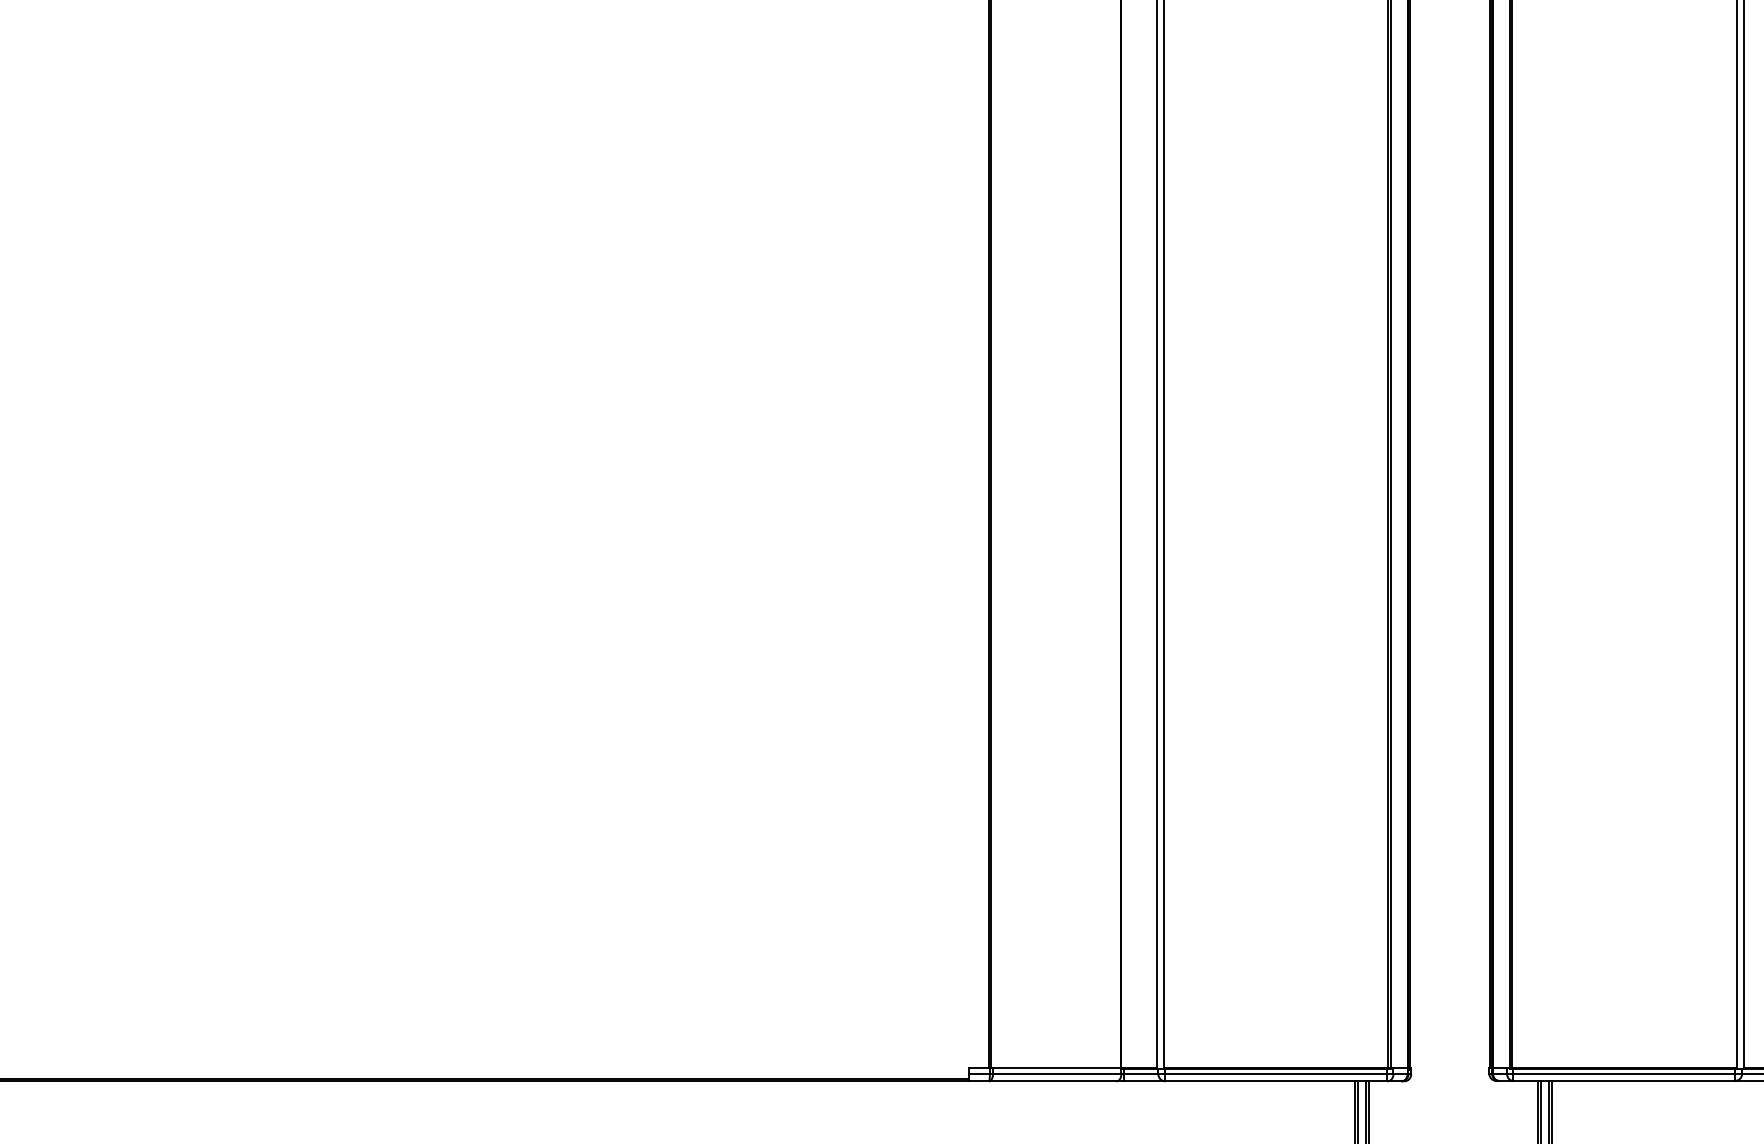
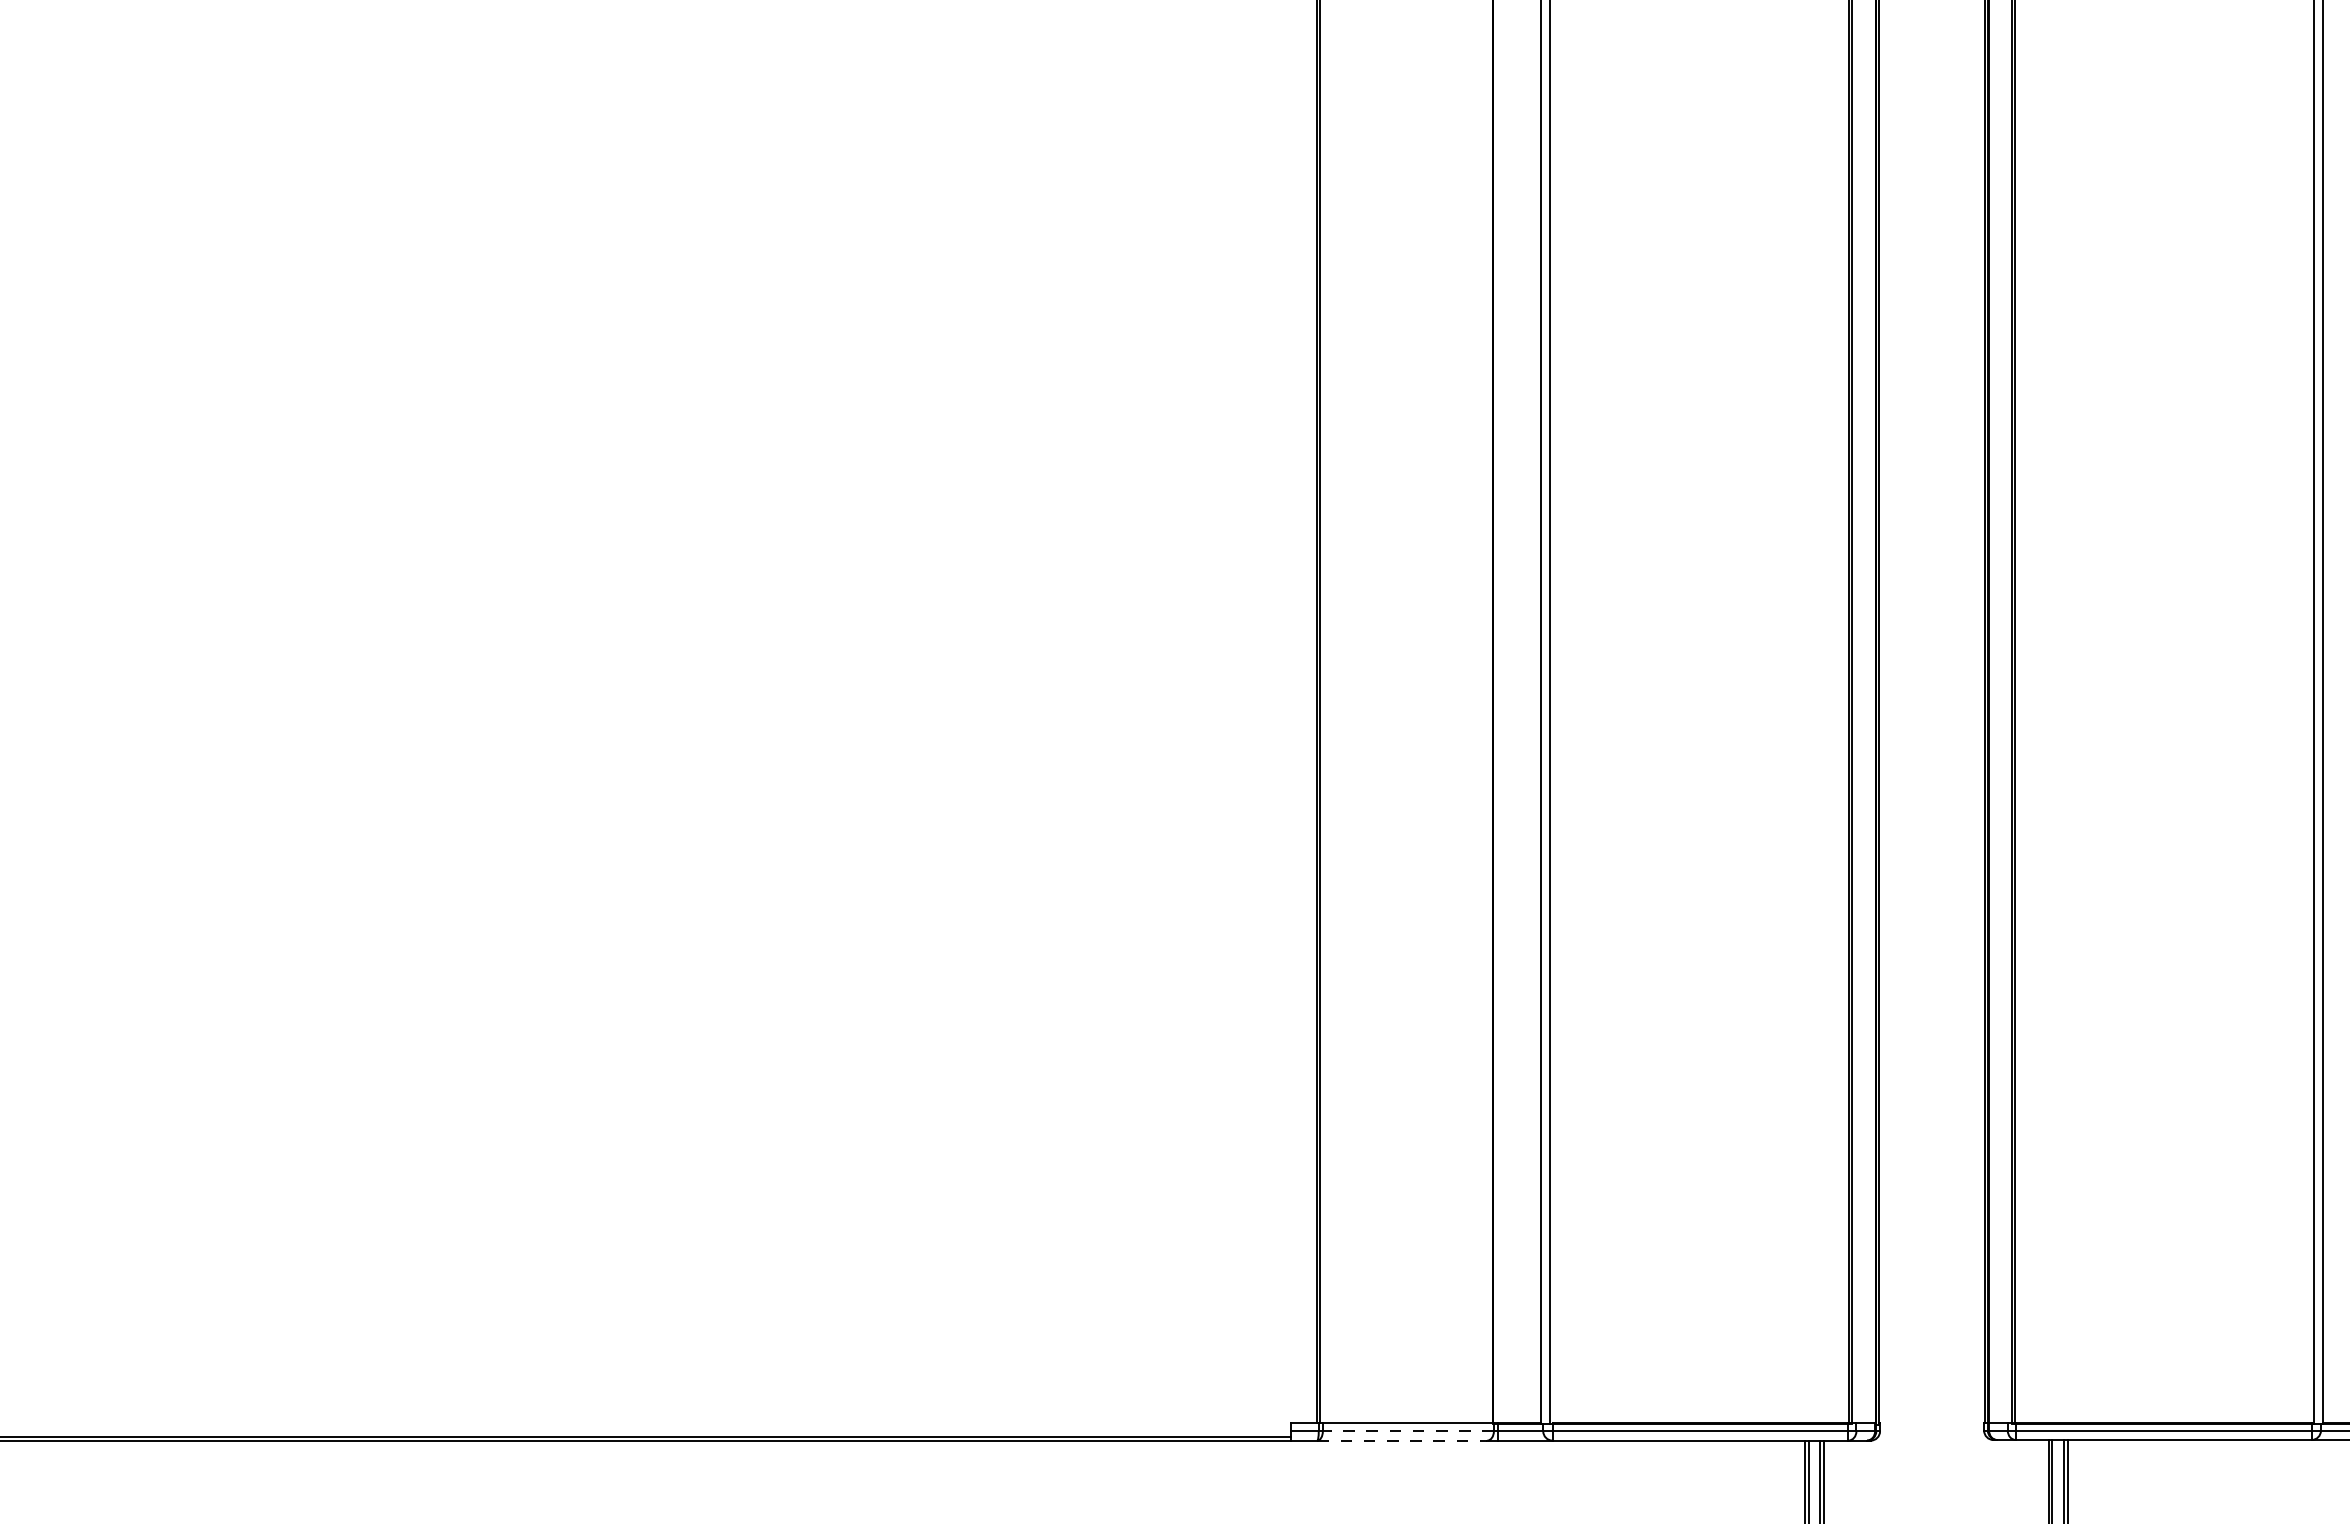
line: (1057, 1074) -> (1408, 1431), solid -> dashed
line: (1052, 1081) -> (1402, 1440), solid -> dashed

